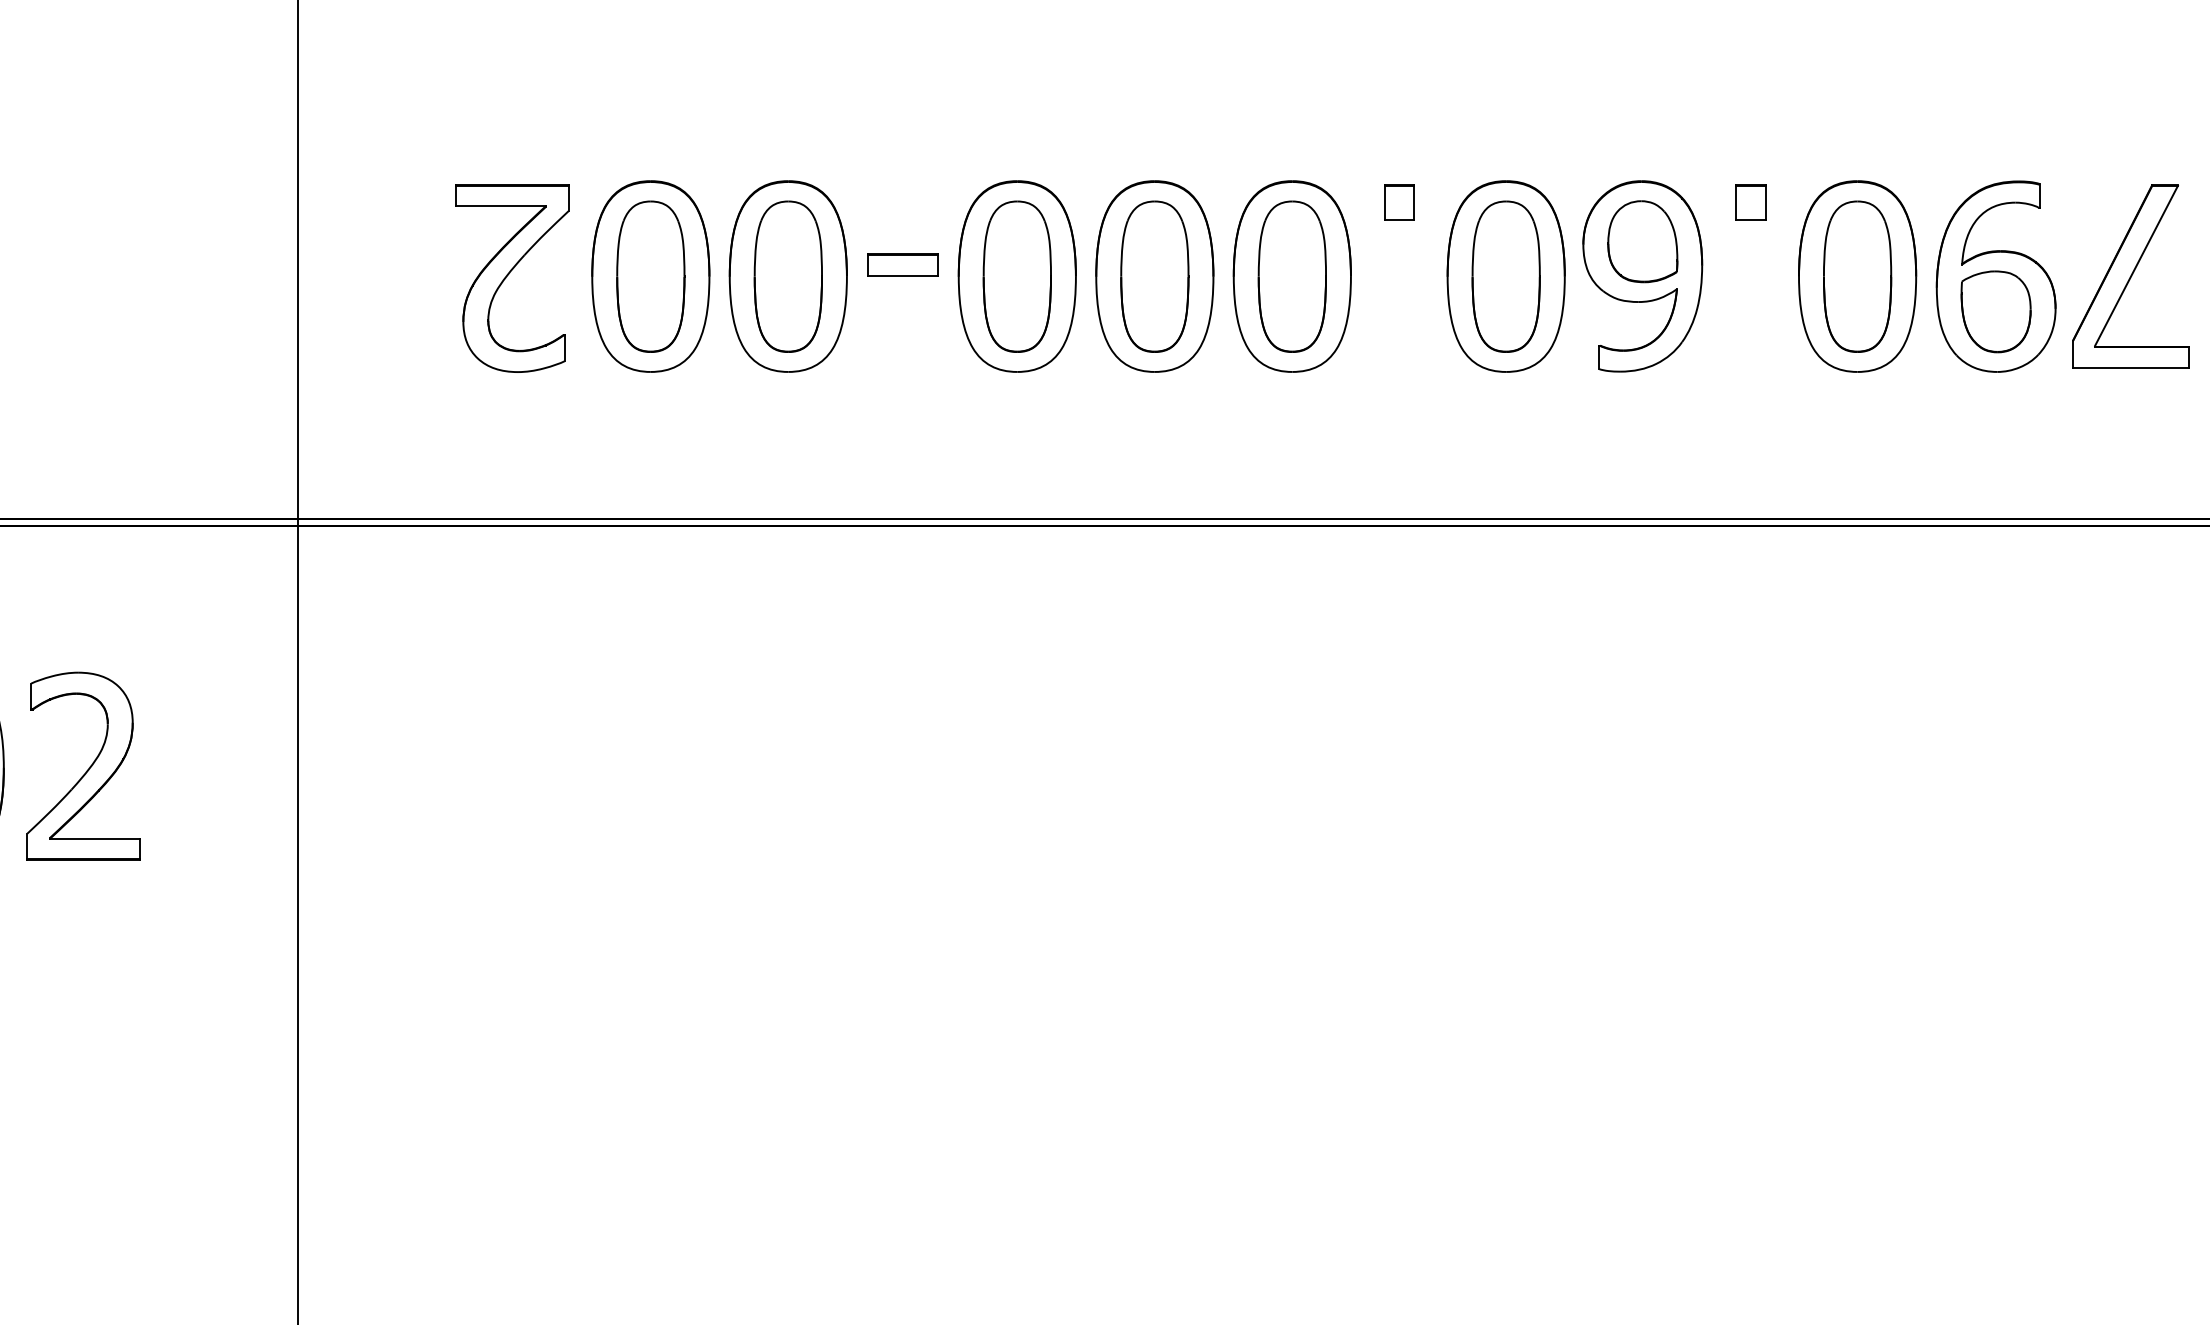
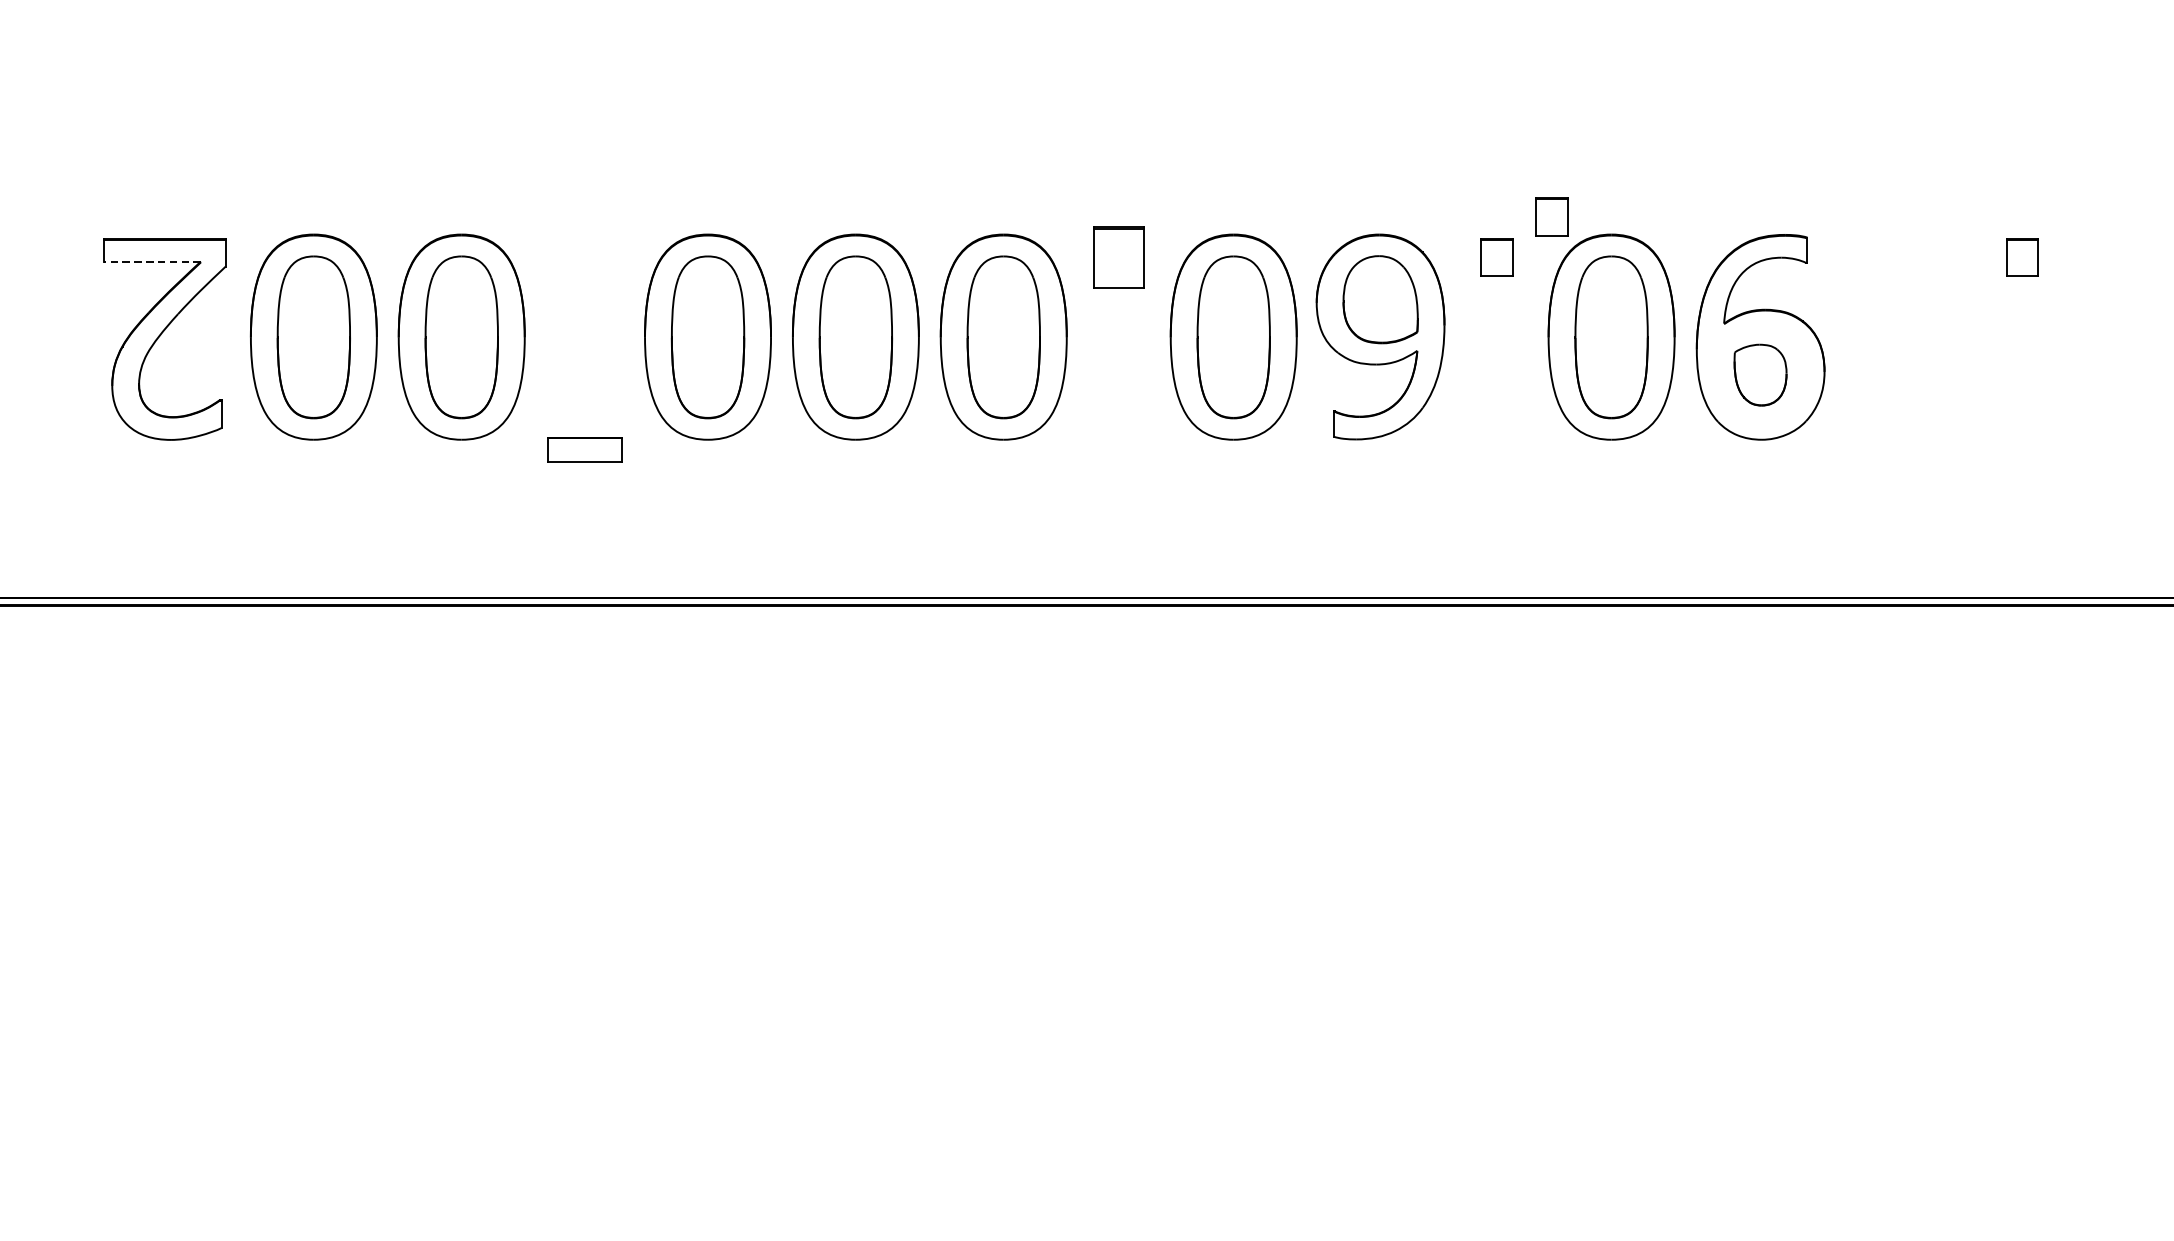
part: (1801, 164) -> (1551, 216), added
part: (1399, 202) -> (1118, 257), size x1.6
line: (500, 206) -> (152, 261), solid -> dashed
part: (902, 264) -> (584, 448), moved
part: (2130, 276) -> (1905, 337), removed
part: (1995, 311) -> (1759, 374), size x0.7

